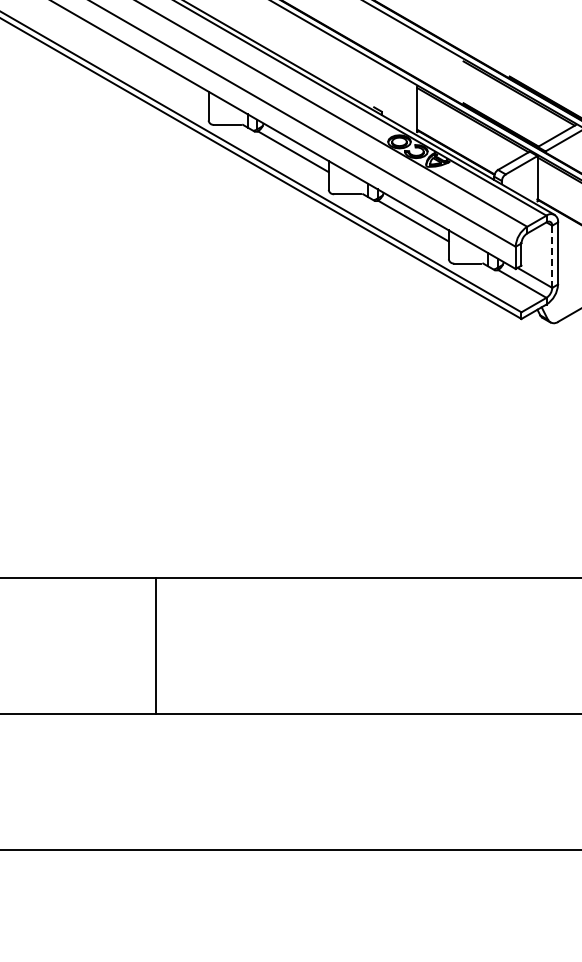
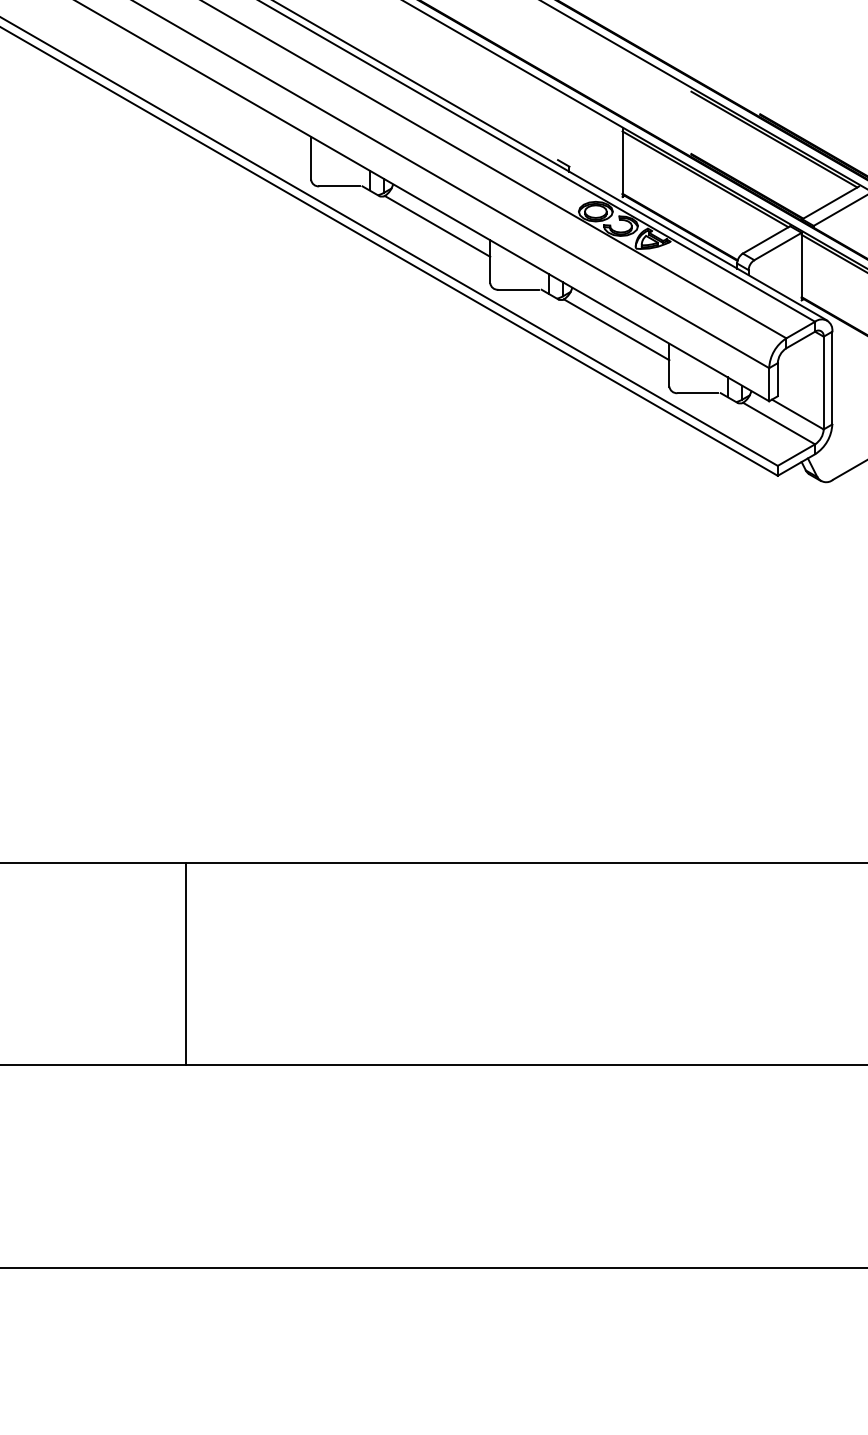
line: (552, 256) -> (824, 382), dashed -> solid
line: (155, 646) -> (185, 964), moved

